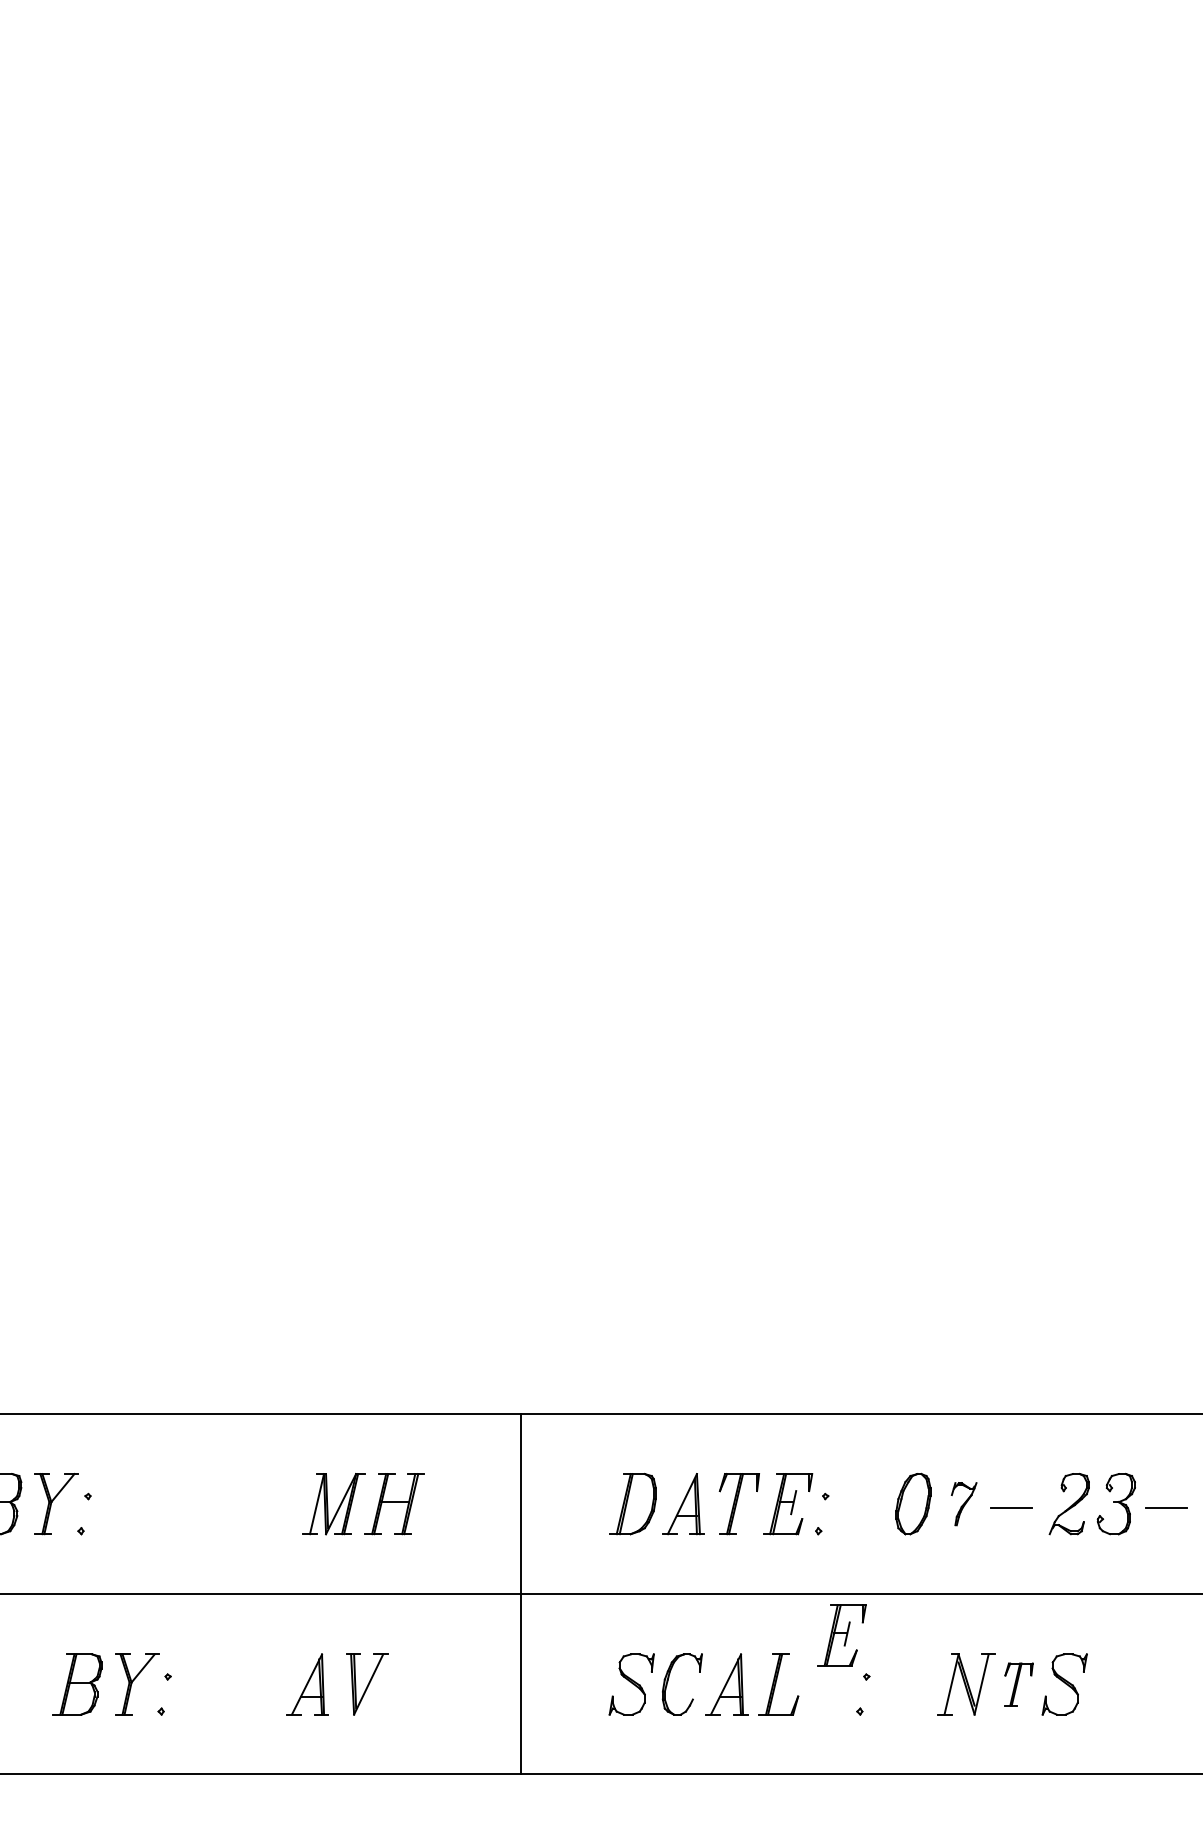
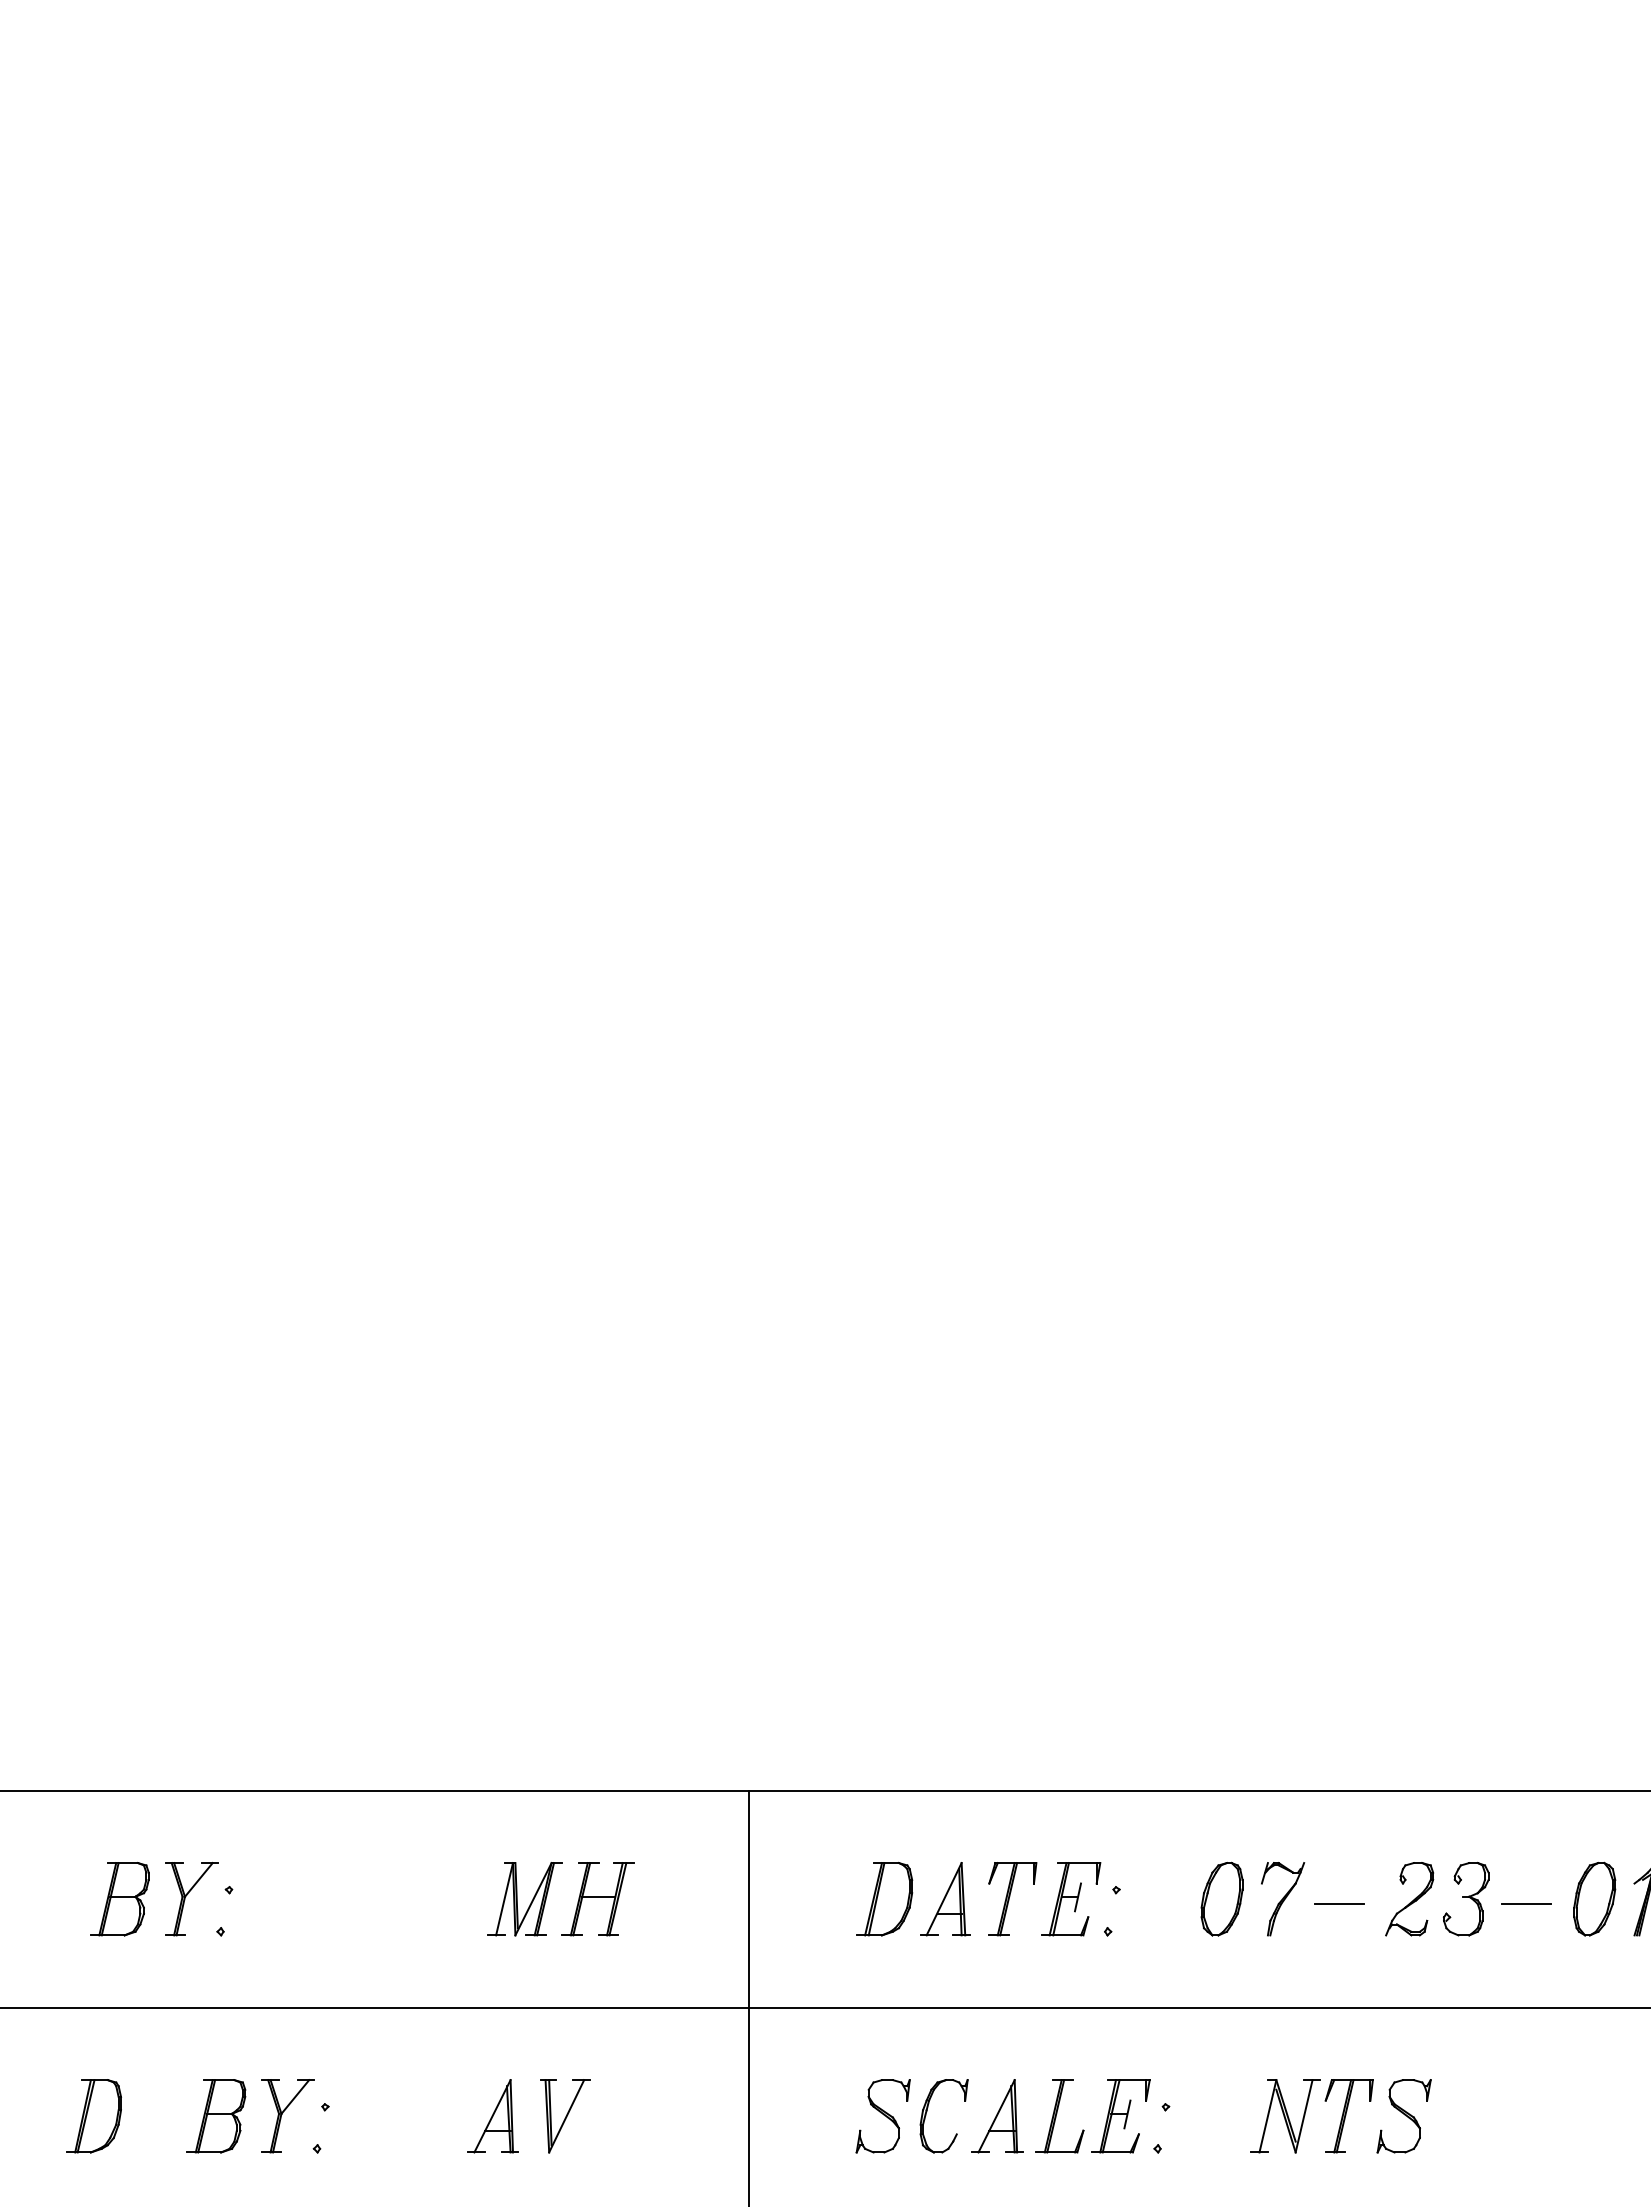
part: (964, 1504) -> (1283, 1899), size x1.43
part: (841, 1635) -> (1120, 2116), moved
part: (1018, 1684) -> (1348, 2116), size x1.43

